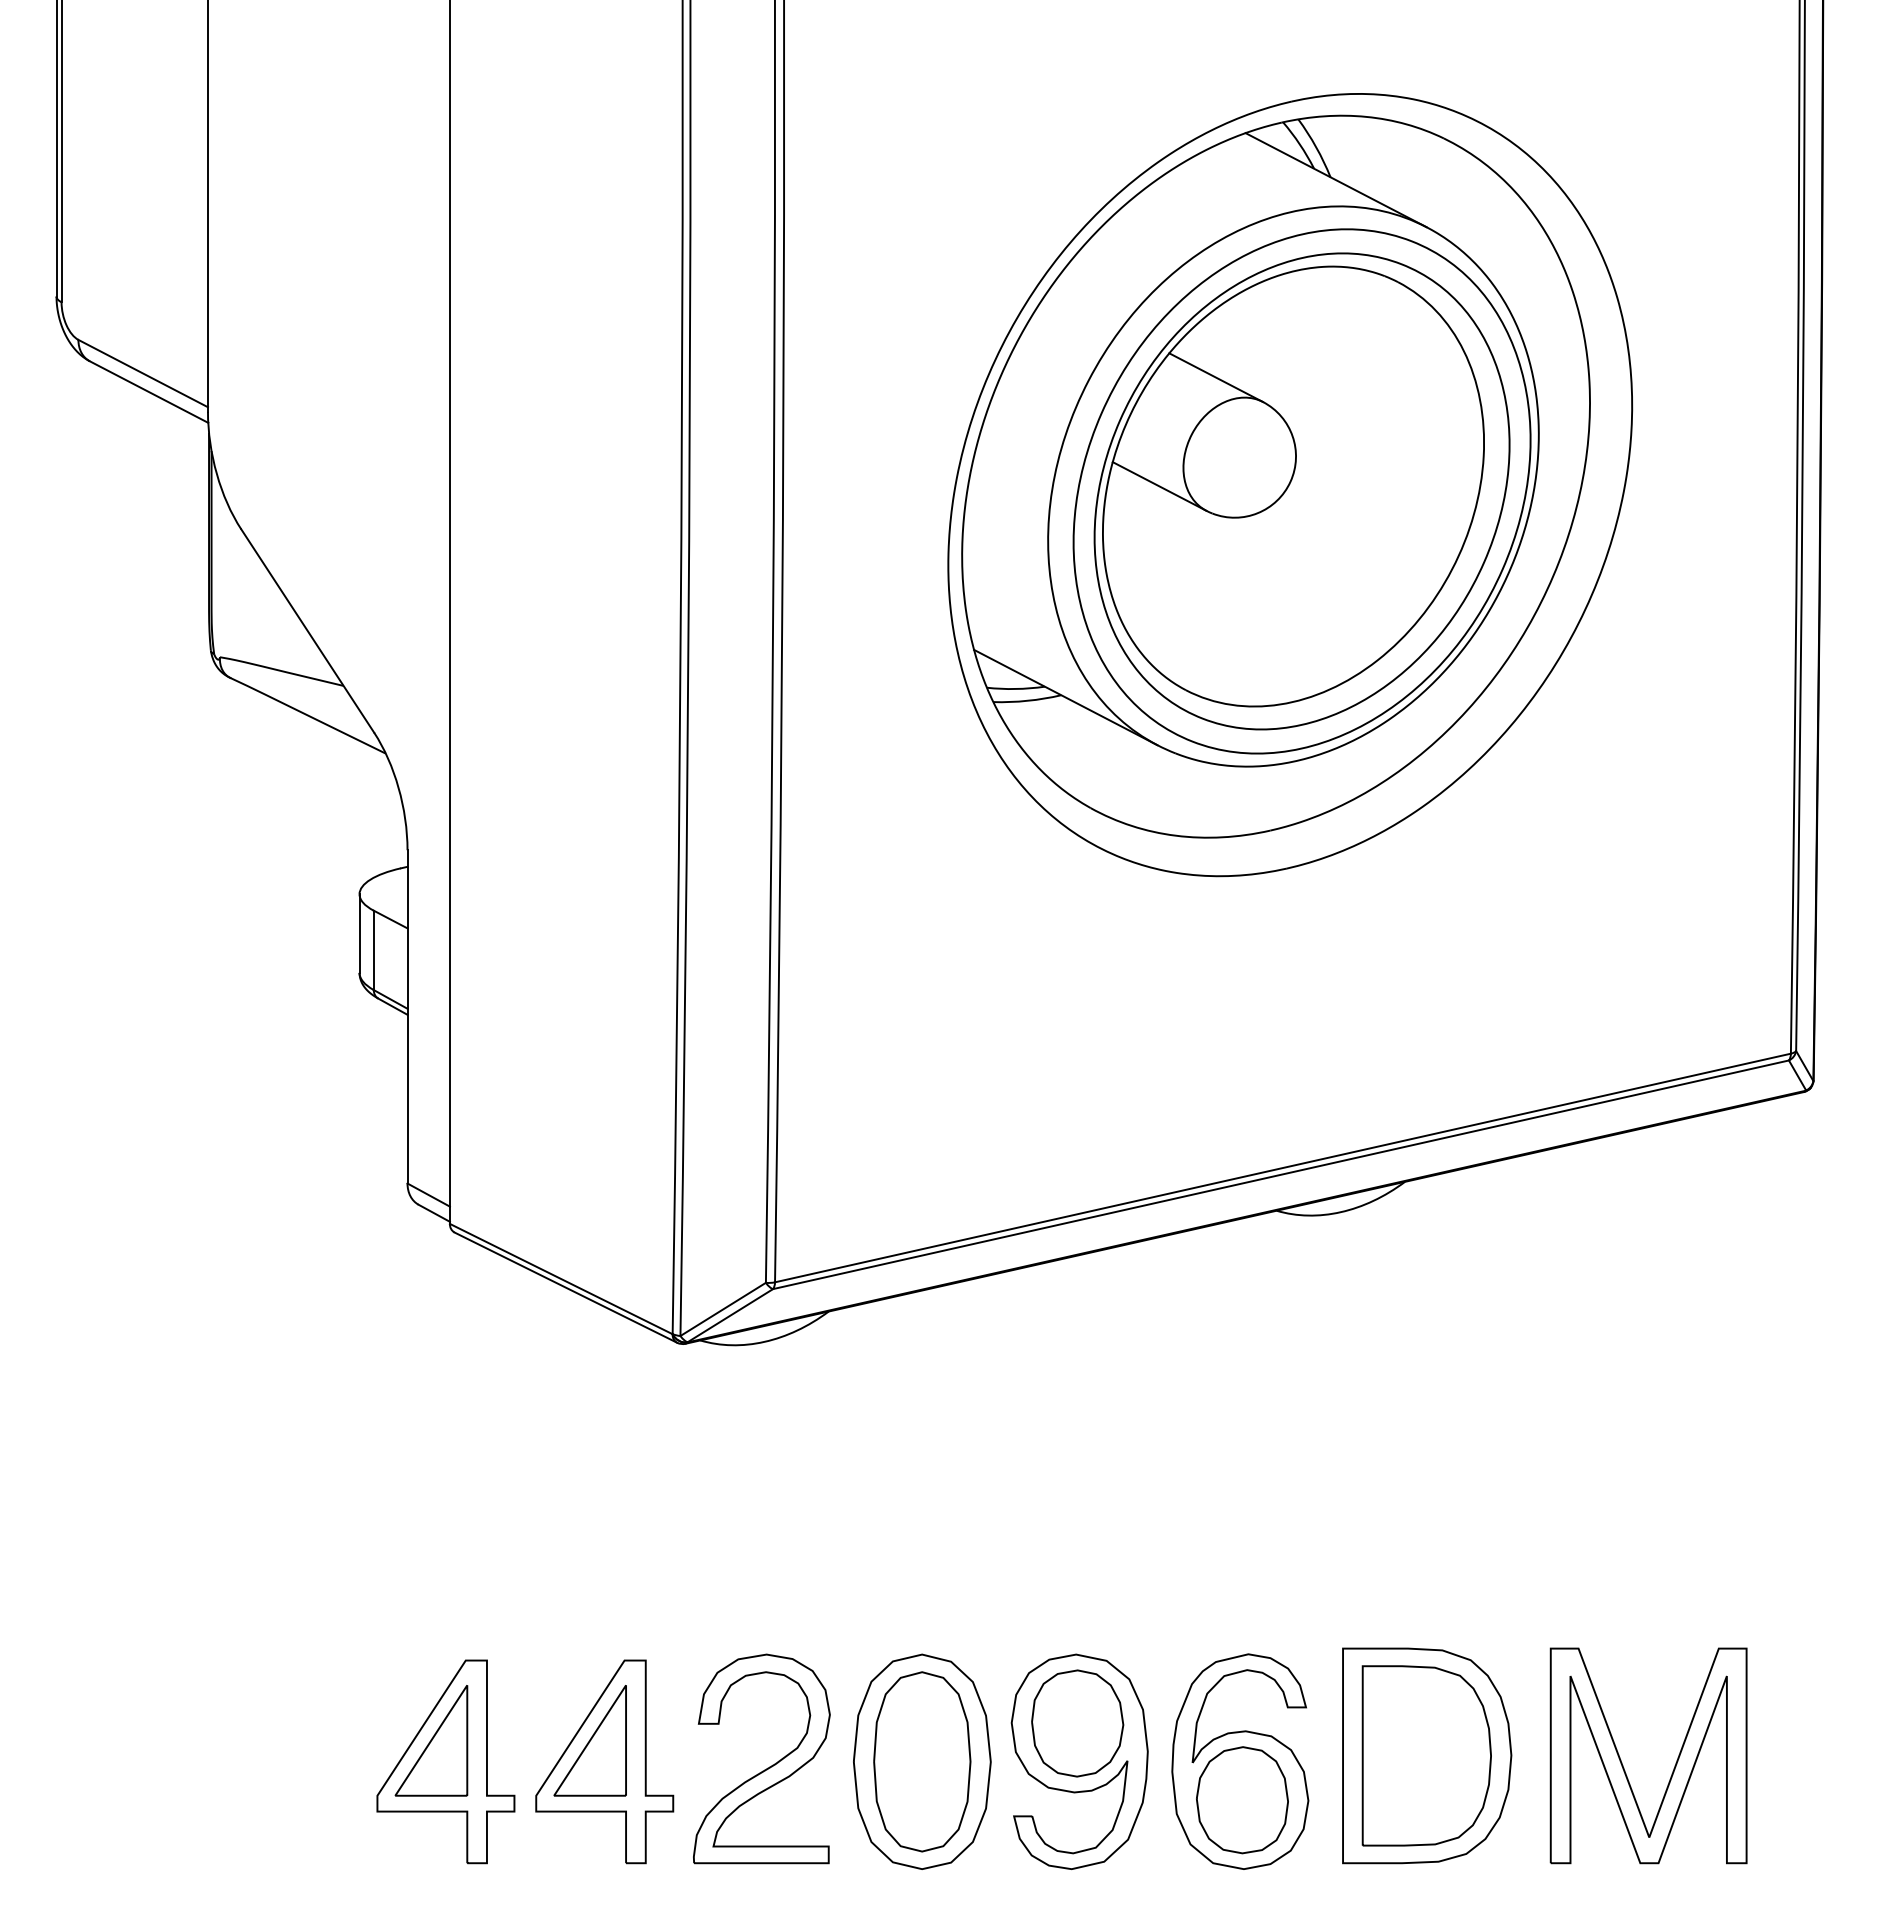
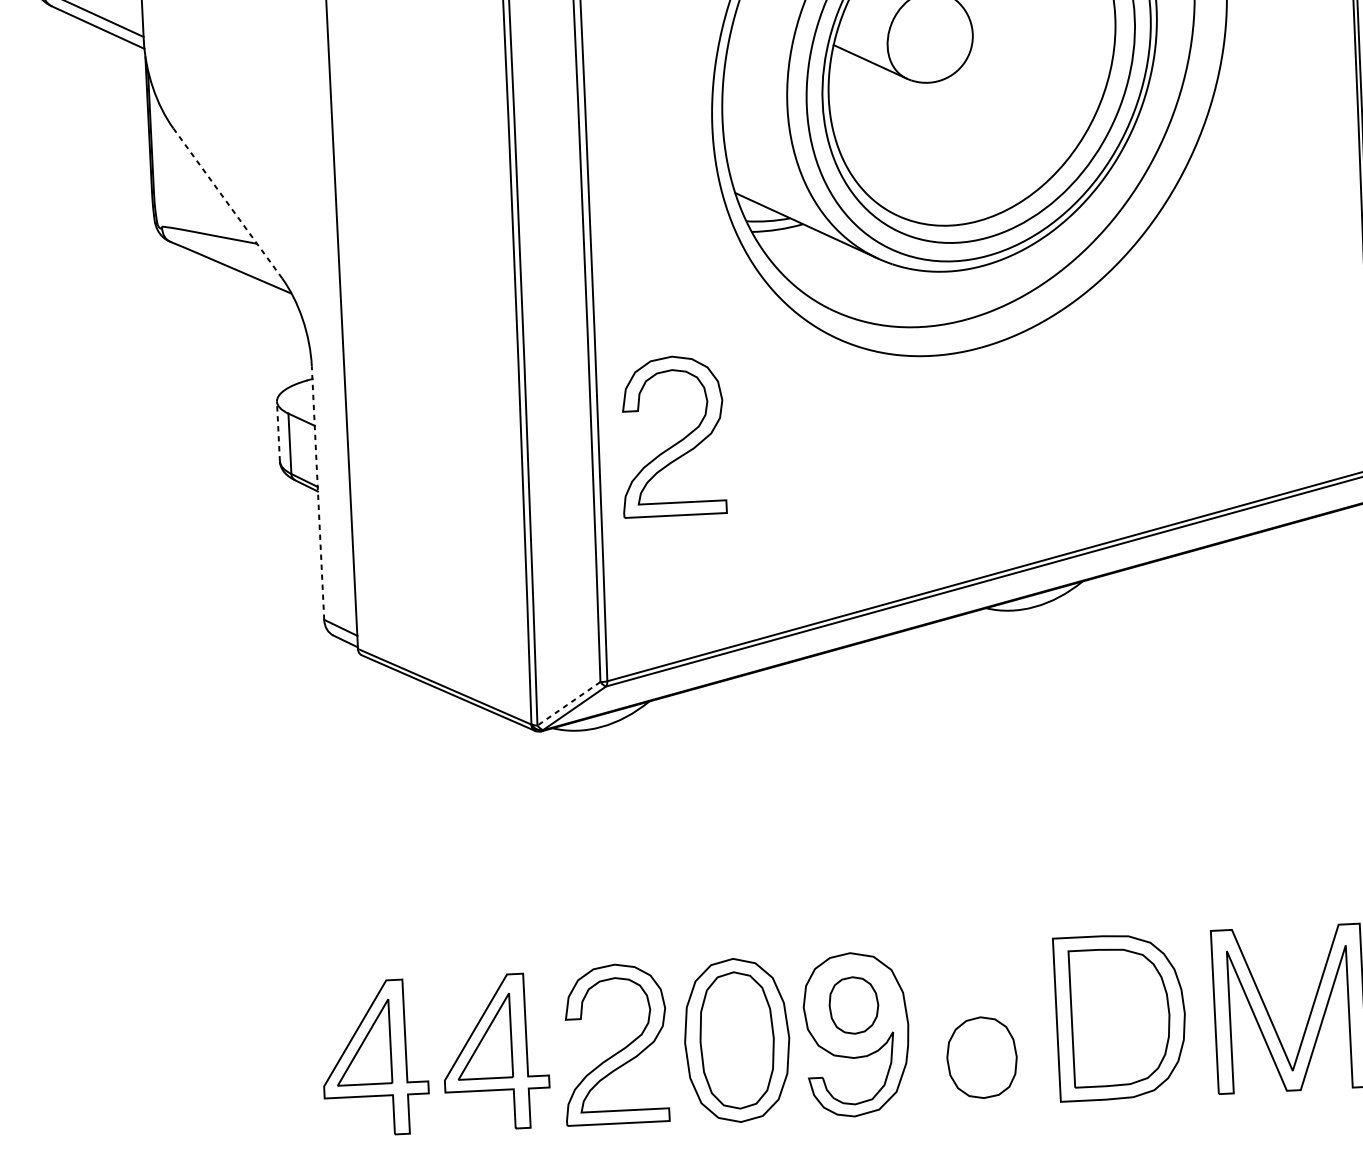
line: (307, 631) -> (227, 203), solid -> dashed
line: (359, 933) -> (278, 431), solid -> dashed
part: (881, 973) -> (676, 442), added
line: (407, 1016) -> (318, 492), solid -> dashed
line: (722, 1309) -> (568, 703), solid -> dashed
part: (1077, 1723) -> (853, 1005), size x0.7
part: (1240, 1761) -> (979, 1028), removed

